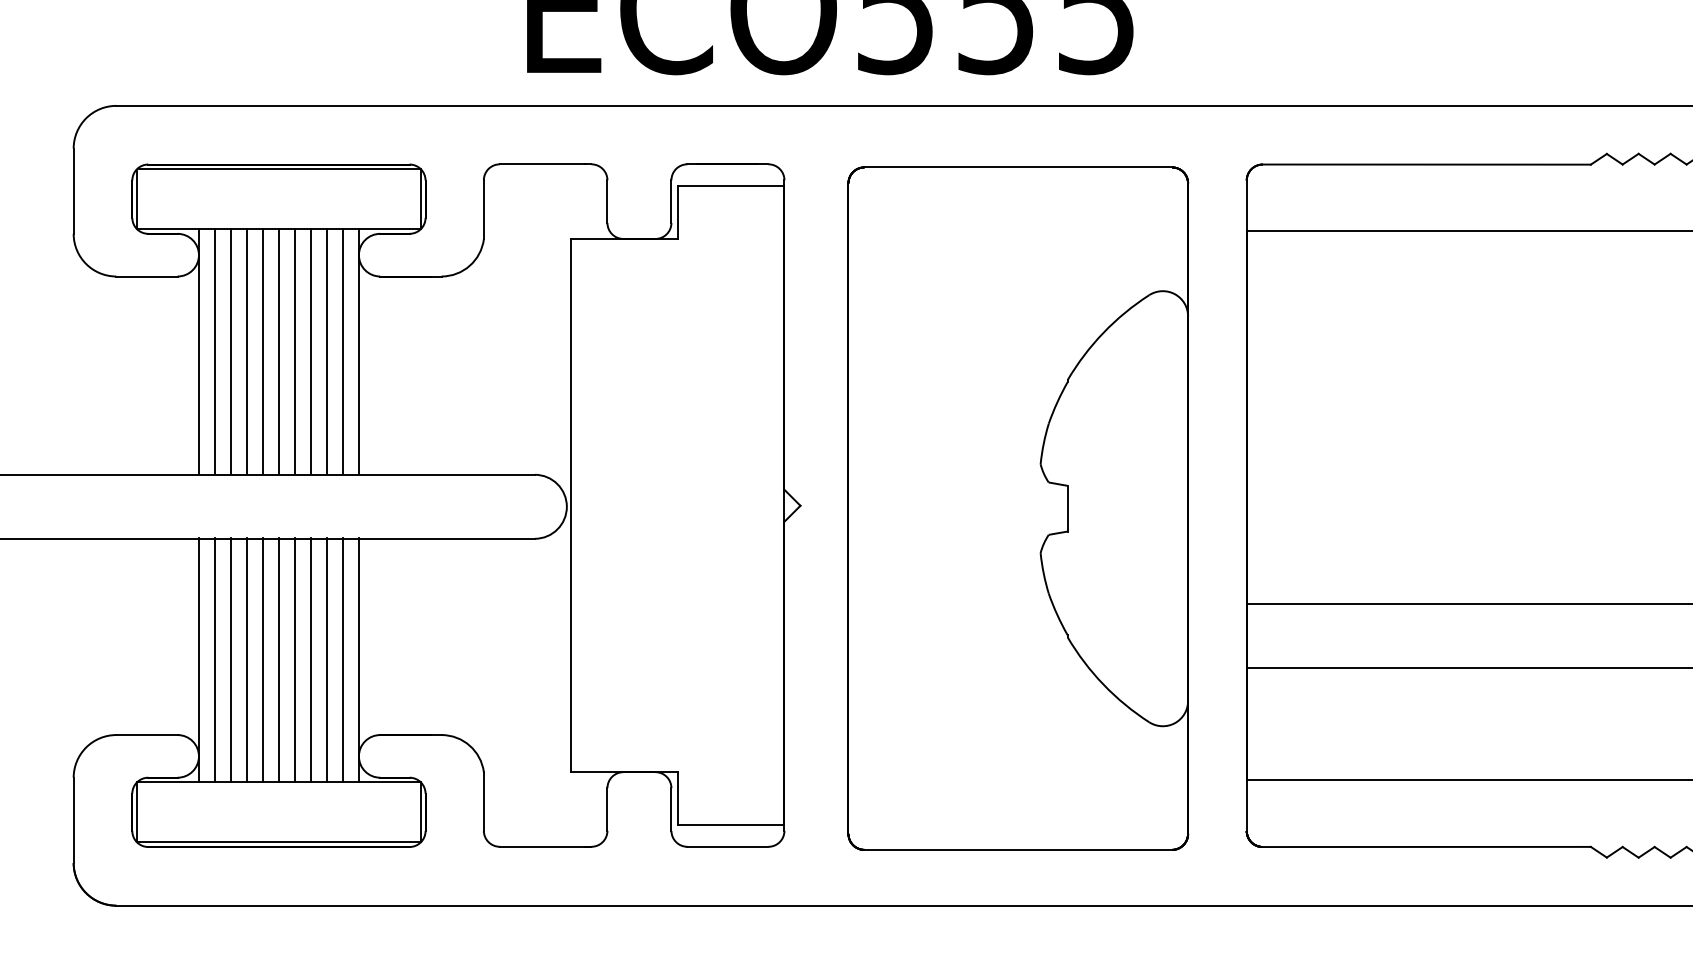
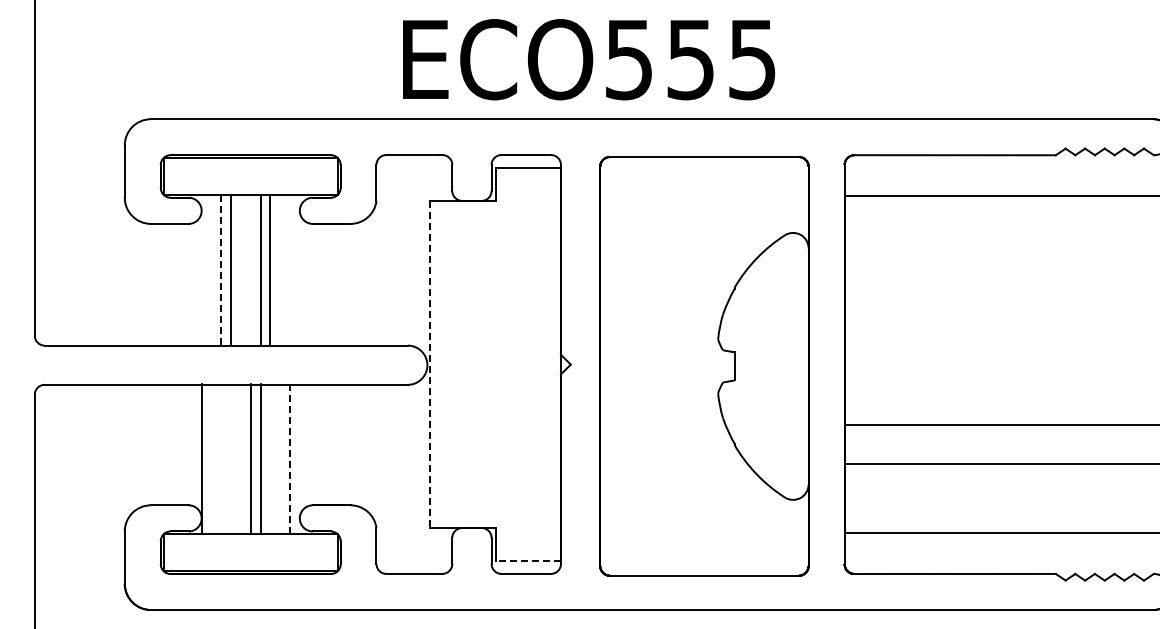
line: (198, 350) -> (201, 269), removed
line: (214, 350) -> (211, 269), removed
line: (262, 350) -> (240, 269), removed
line: (278, 350) -> (250, 269), removed
line: (327, 350) -> (280, 269), removed
line: (343, 350) -> (290, 269), removed
line: (358, 350) -> (299, 269), removed
line: (231, 352) -> (221, 270), solid -> dashed
line: (571, 505) -> (430, 364), solid -> dashed
line: (343, 658) -> (290, 458), solid -> dashed
line: (214, 660) -> (211, 459), removed
line: (231, 660) -> (221, 459), removed
line: (247, 660) -> (231, 459), removed
line: (262, 660) -> (240, 459), removed
line: (311, 660) -> (270, 459), removed
line: (327, 660) -> (280, 459), removed
line: (358, 660) -> (299, 459), removed
line: (731, 824) -> (528, 560), solid -> dashed

